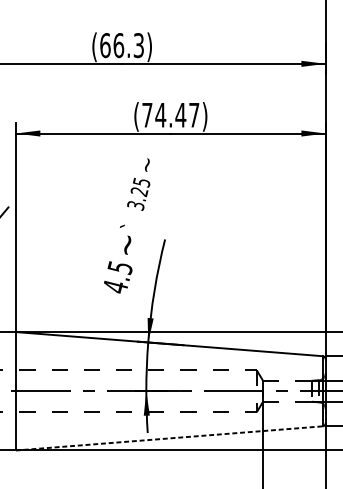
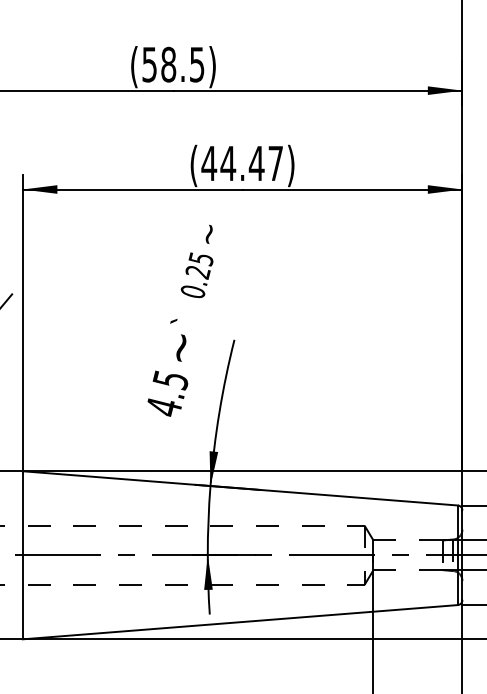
text: (122, 45) -> (173, 64), (66.3) -> (58.5)
text: (147, 115) -> (209, 163), (74.47) -> (44.47)
text: (135, 206) -> (192, 292), 3.25 -> 0.25
line: (169, 438) -> (240, 622), dashed -> solid

